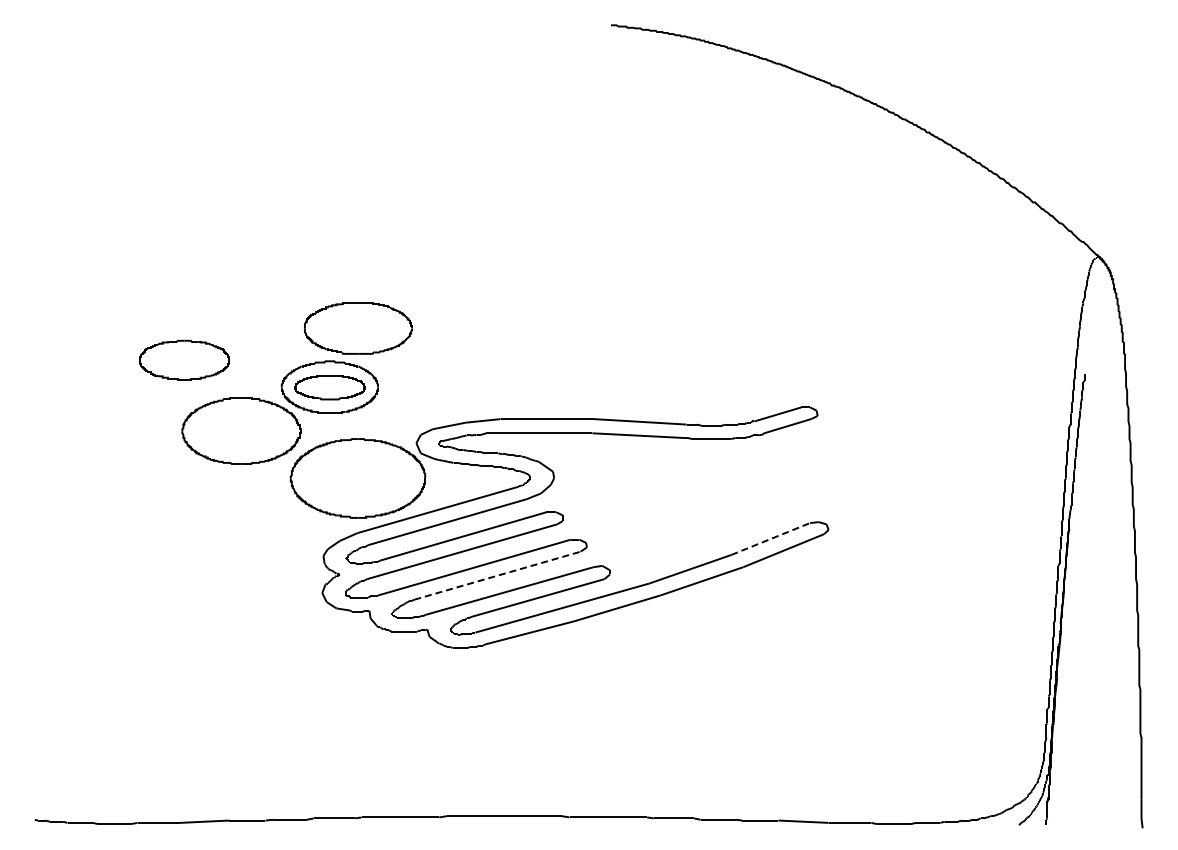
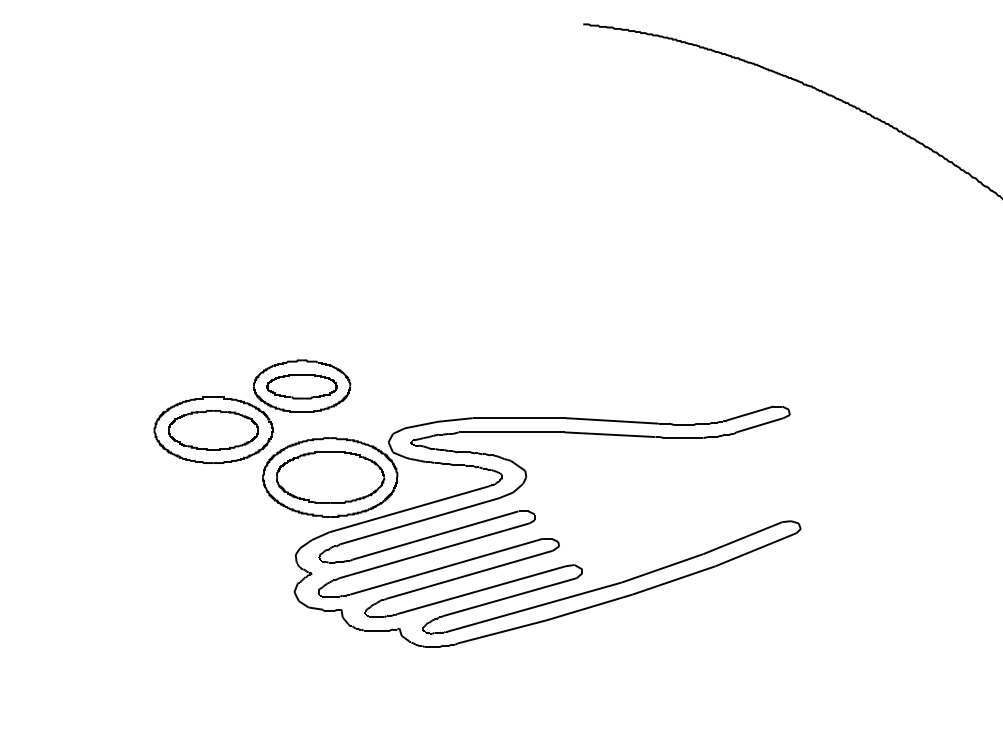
part: (358, 328) -> (330, 477), moved
part: (184, 359) -> (213, 429), moved
line: (770, 539) -> (742, 538), dashed -> solid
line: (497, 575) -> (469, 574), dashed -> solid

